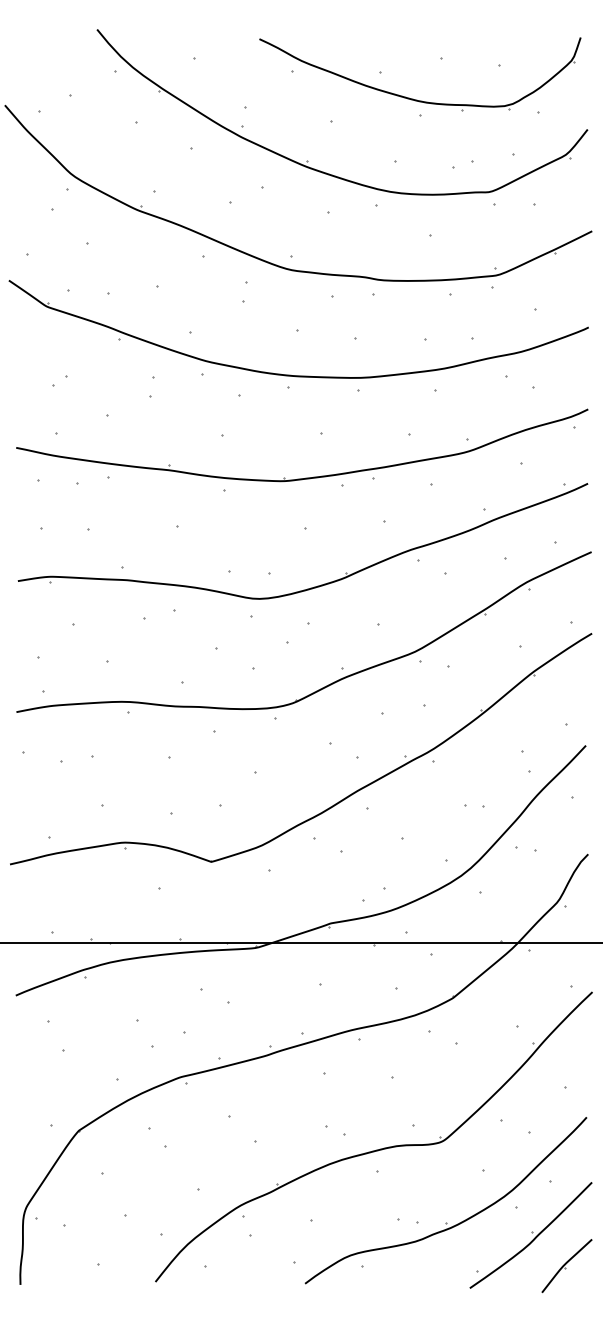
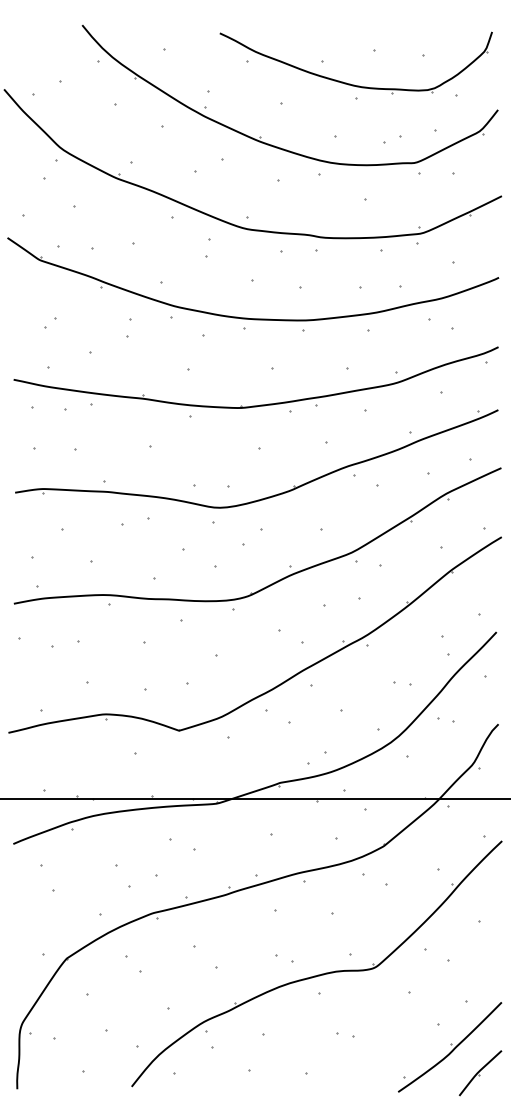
part: (446, 1221) -> (378, 1035), removed

